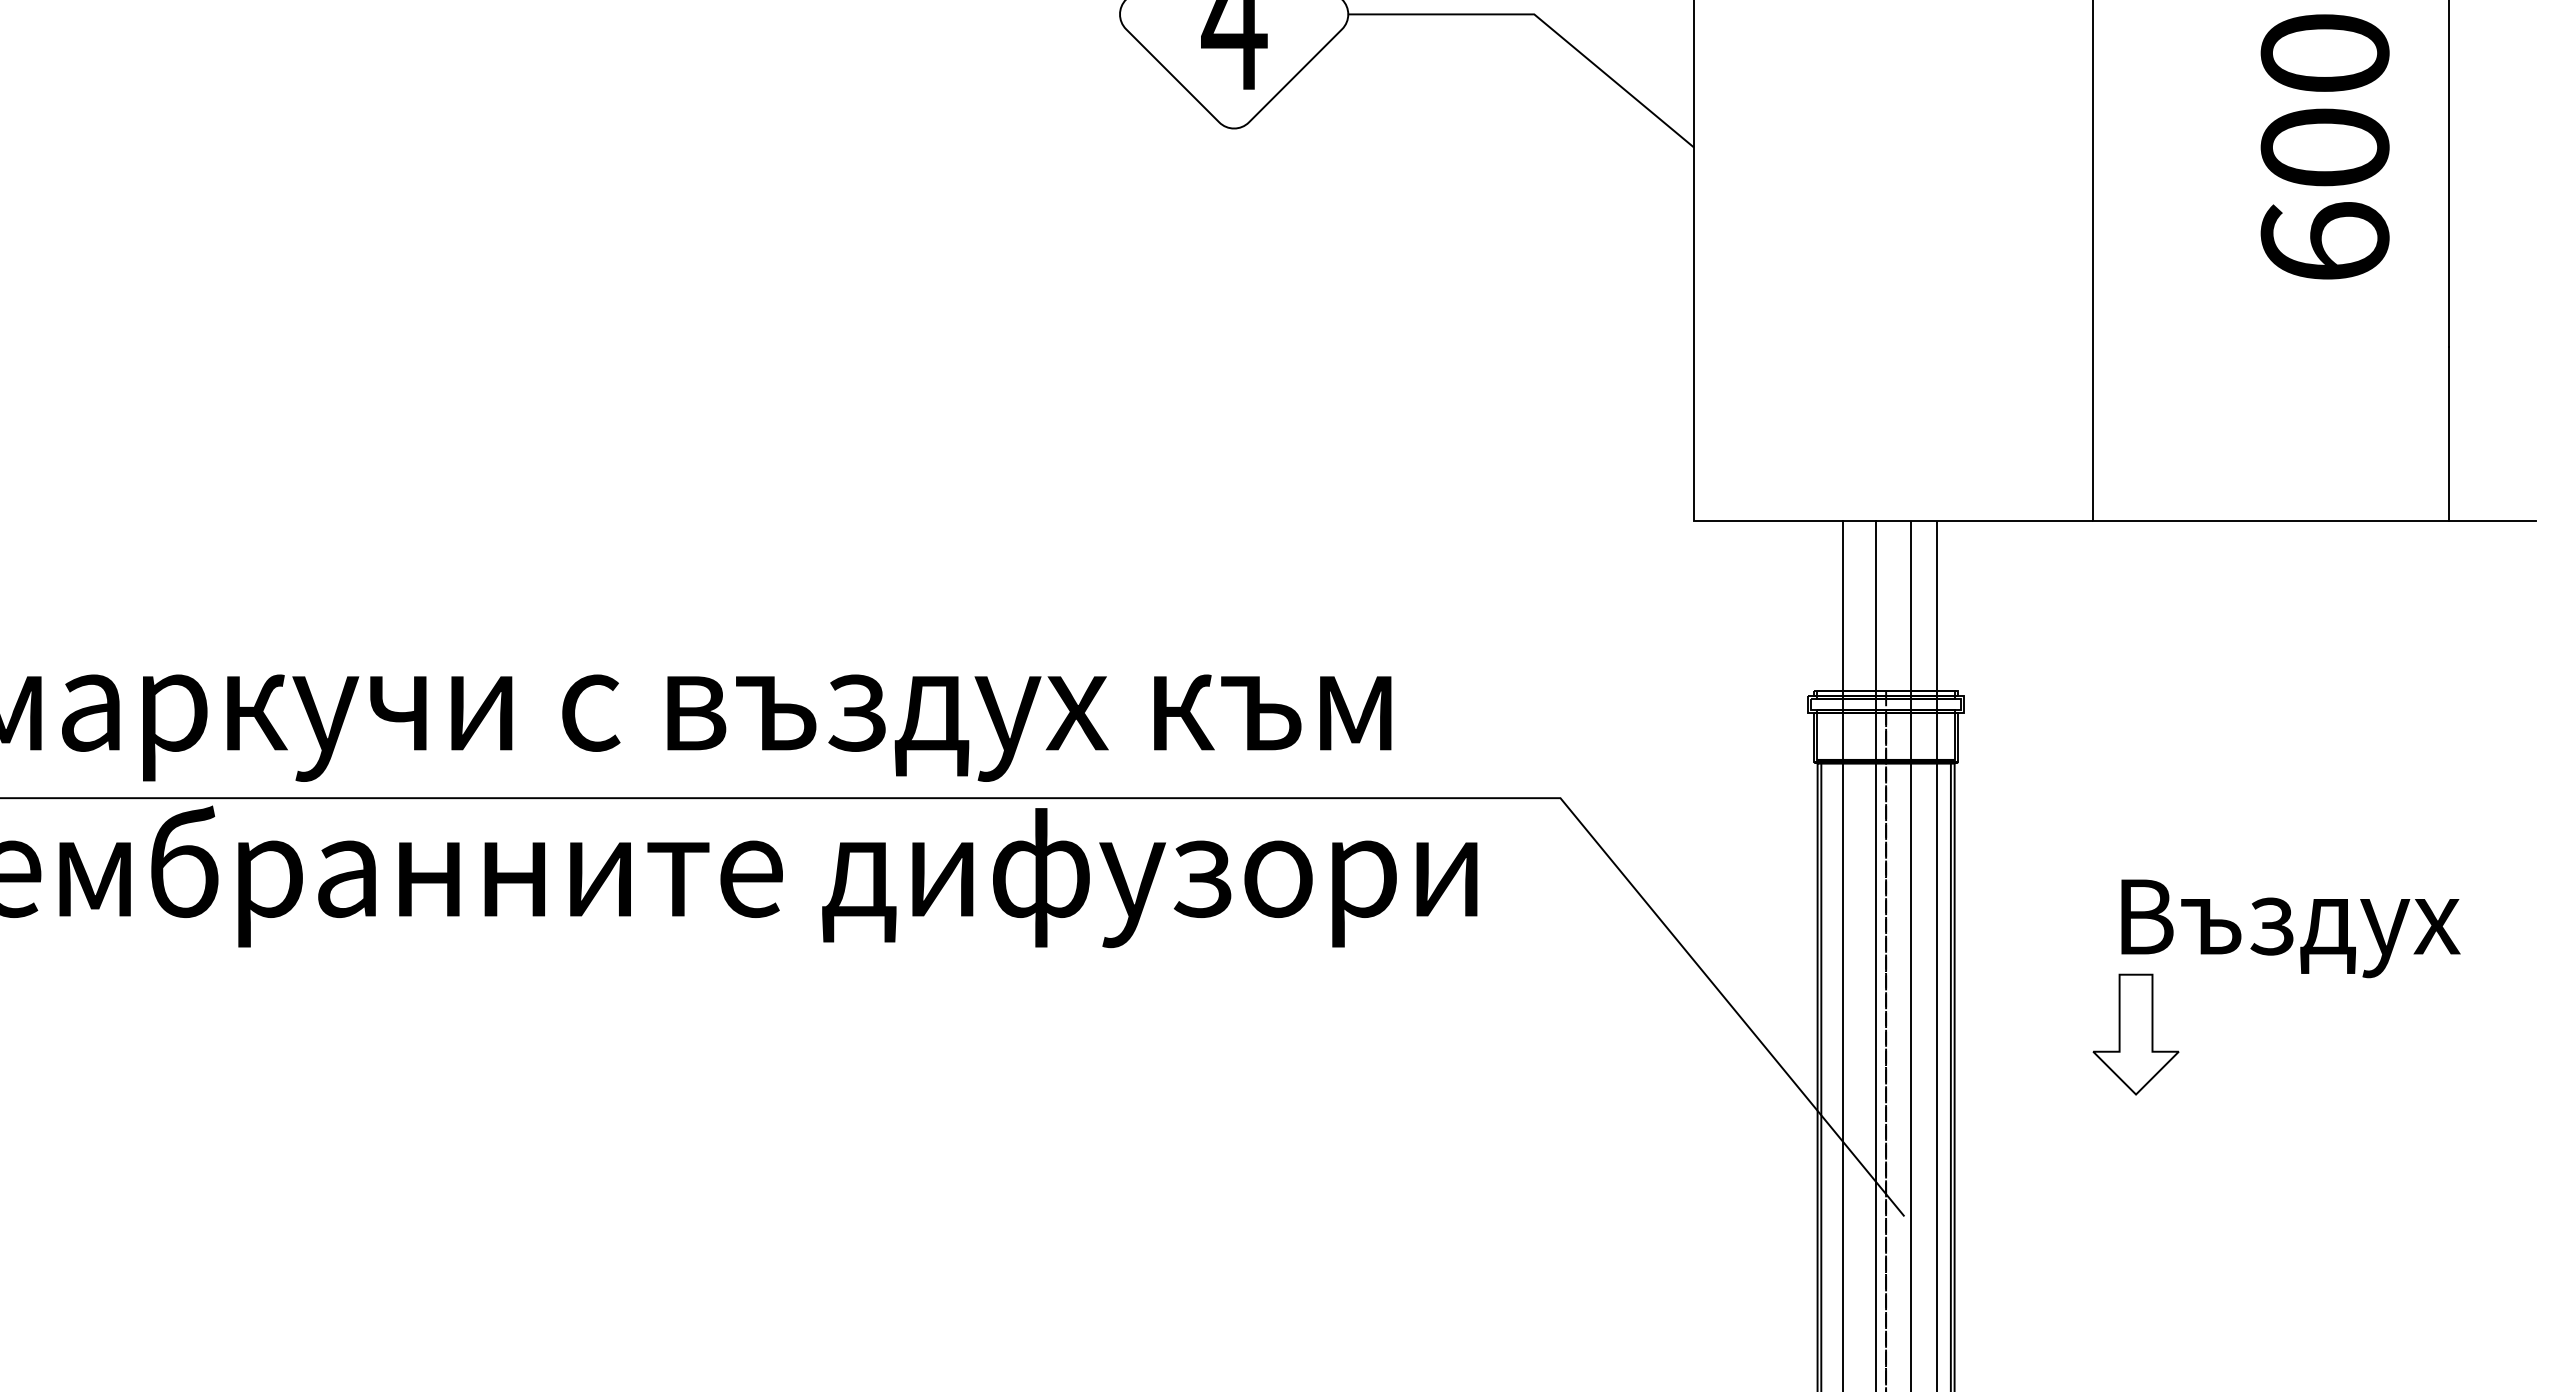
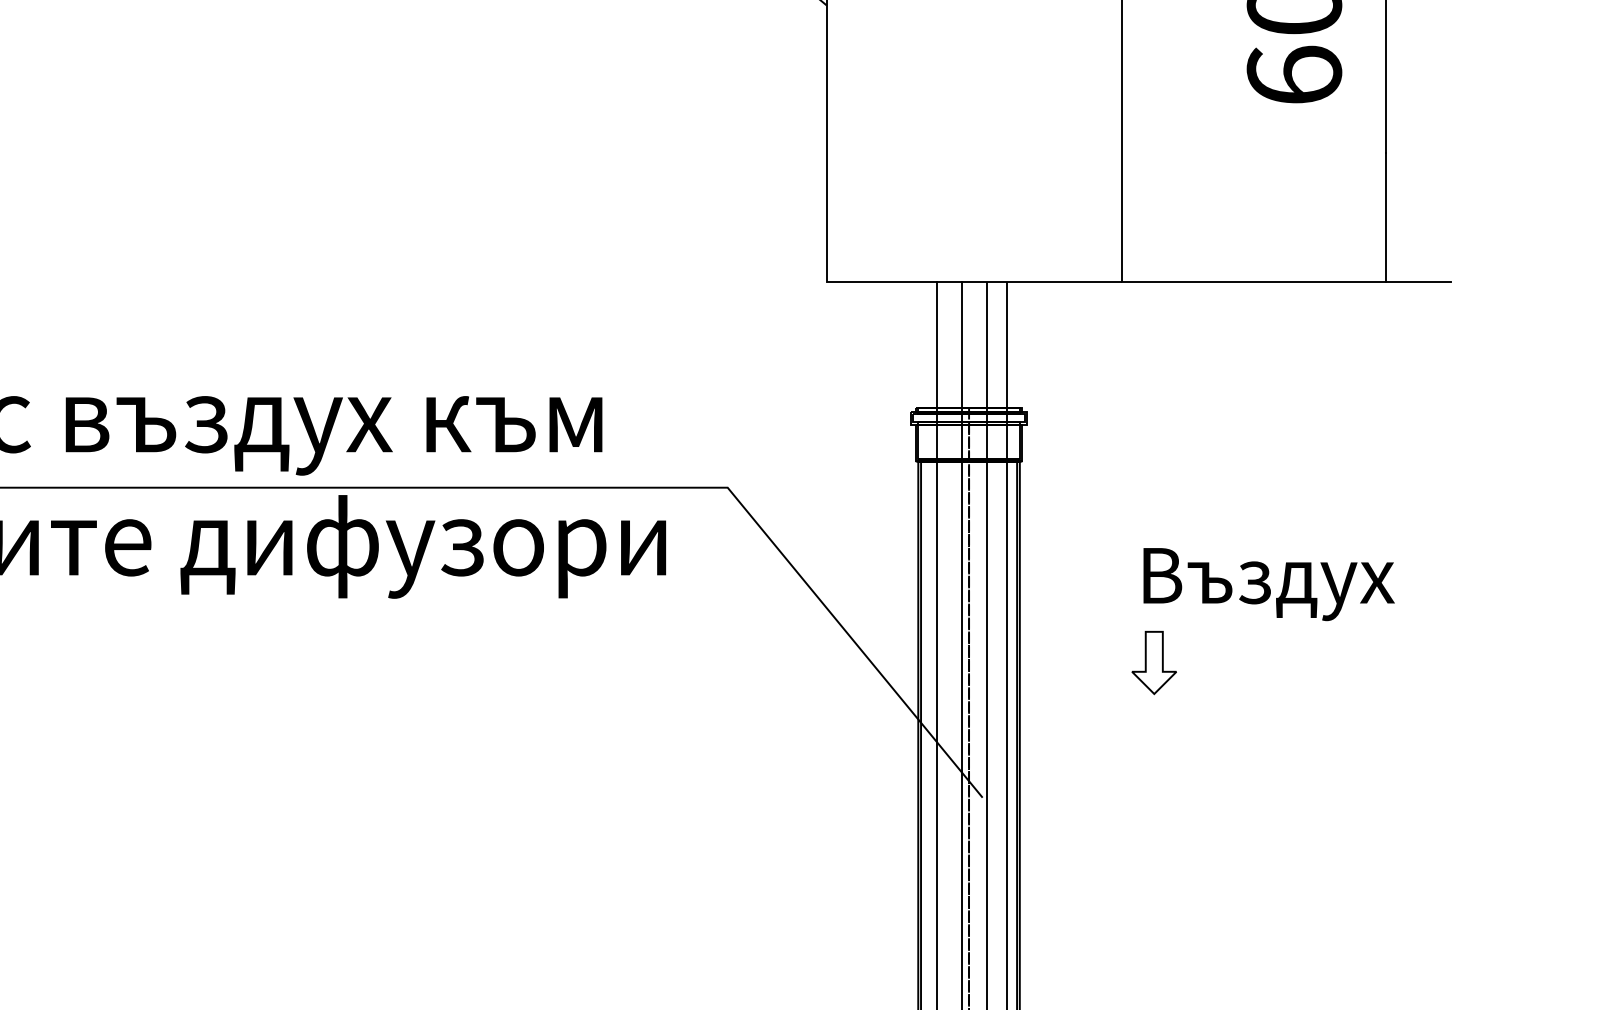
part: (2135, 1034) -> (1153, 662), size x0.7

